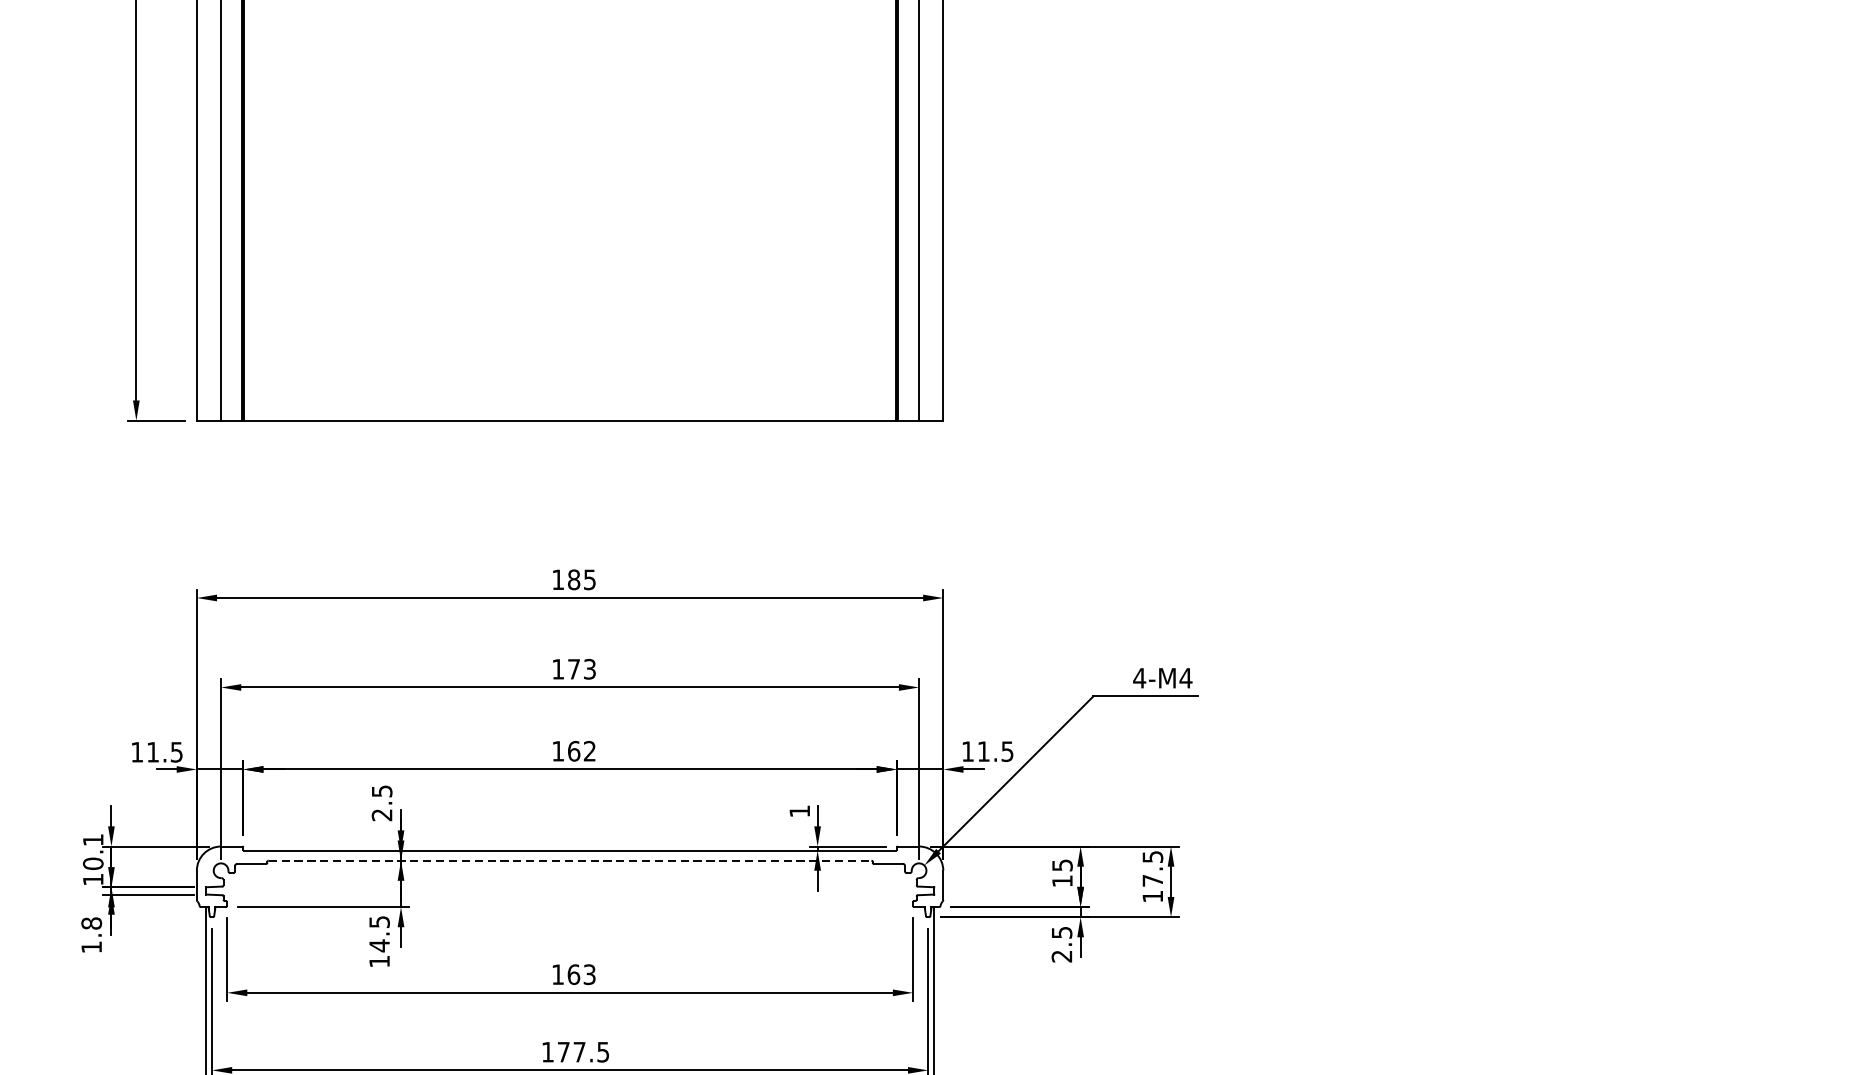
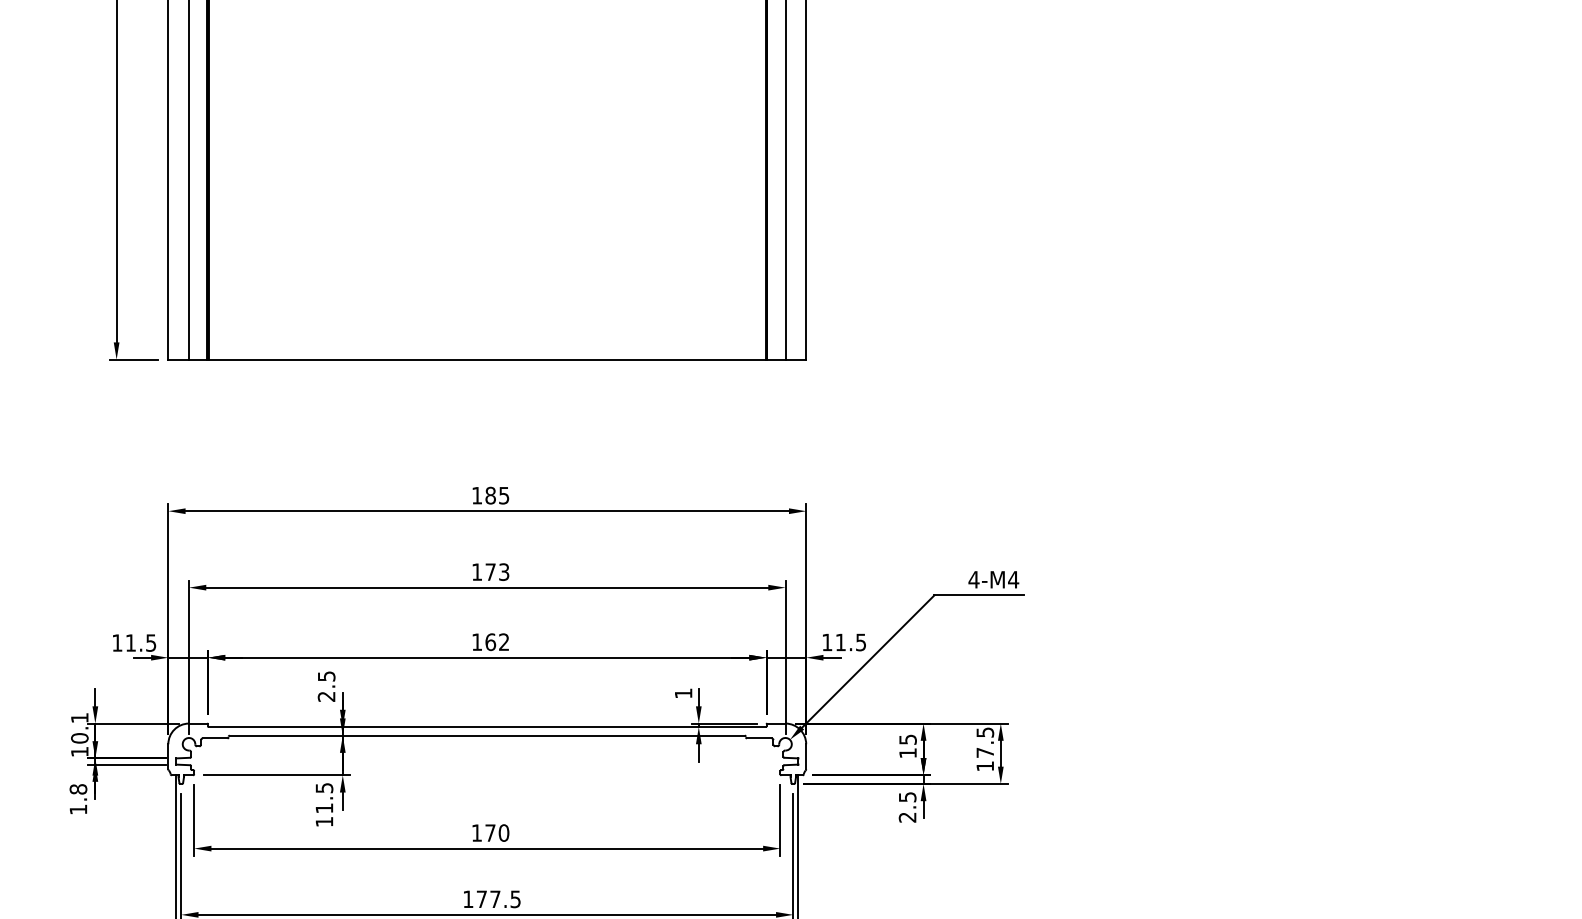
line: (570, 860) -> (487, 735), dashed -> solid
text: (379, 945) -> (324, 808), 14.5 -> 11.5
text: (582, 973) -> (497, 832), 163 -> 170

